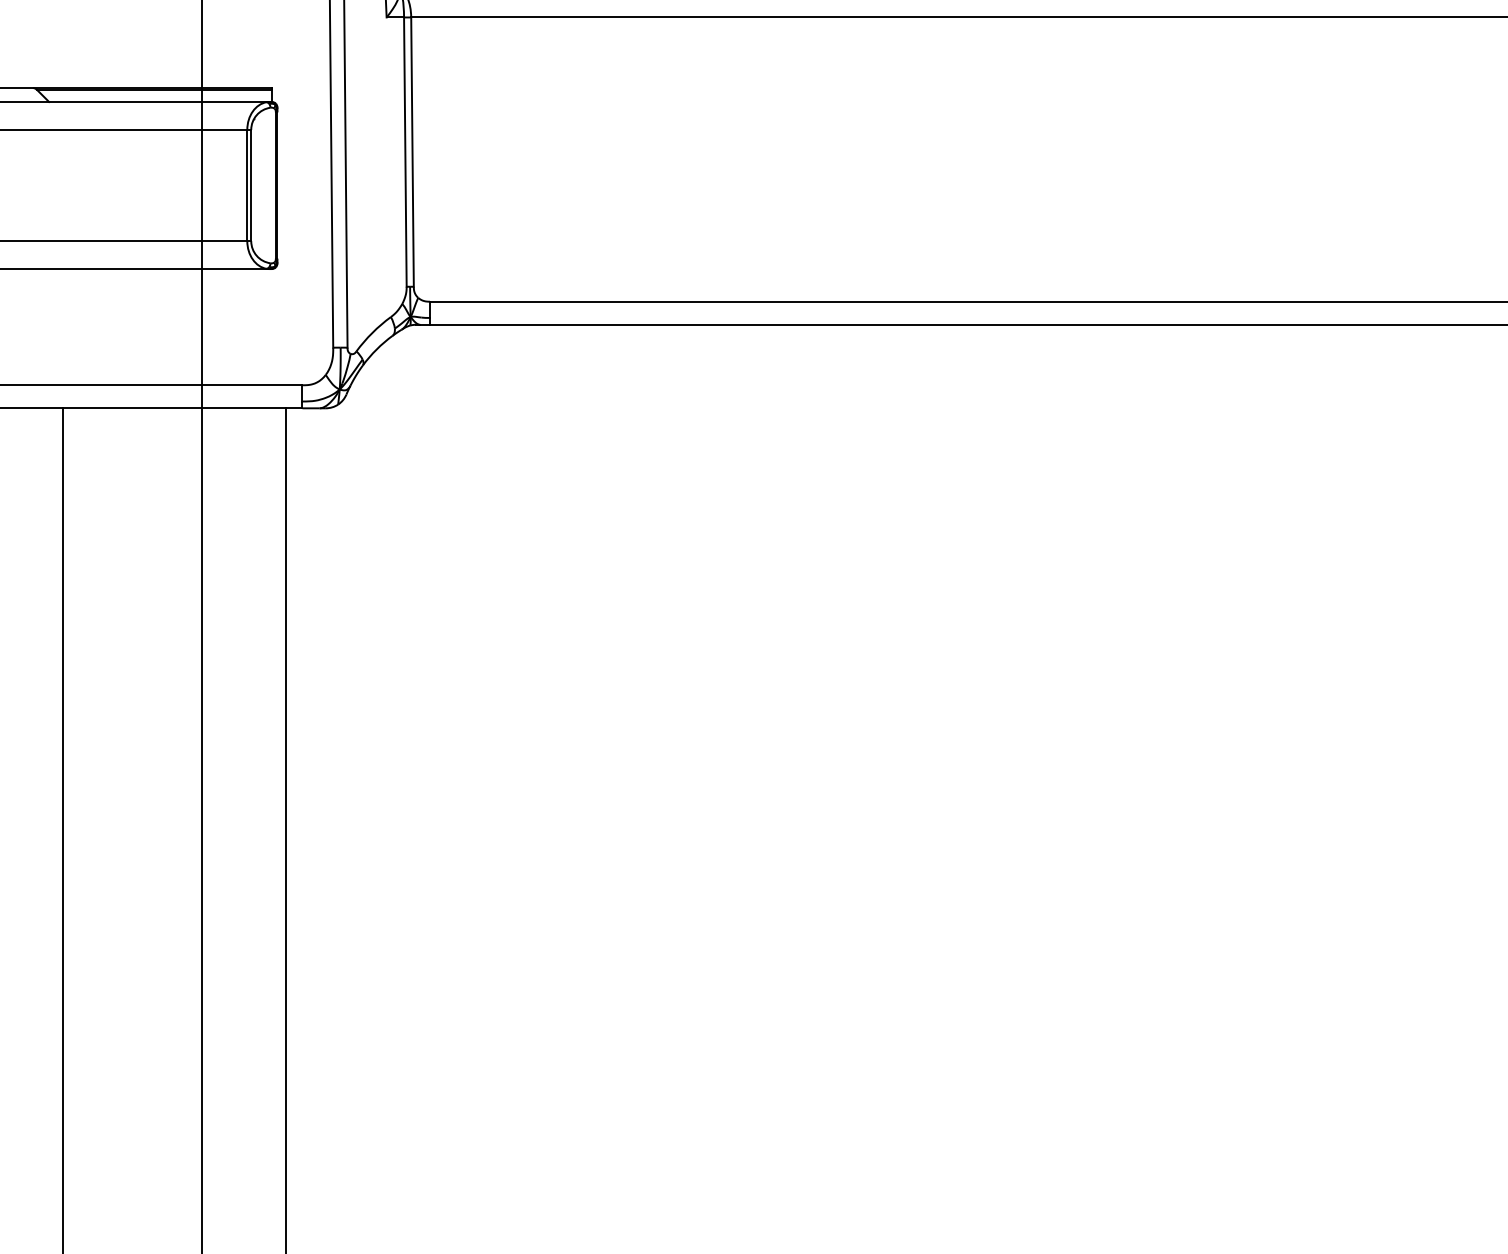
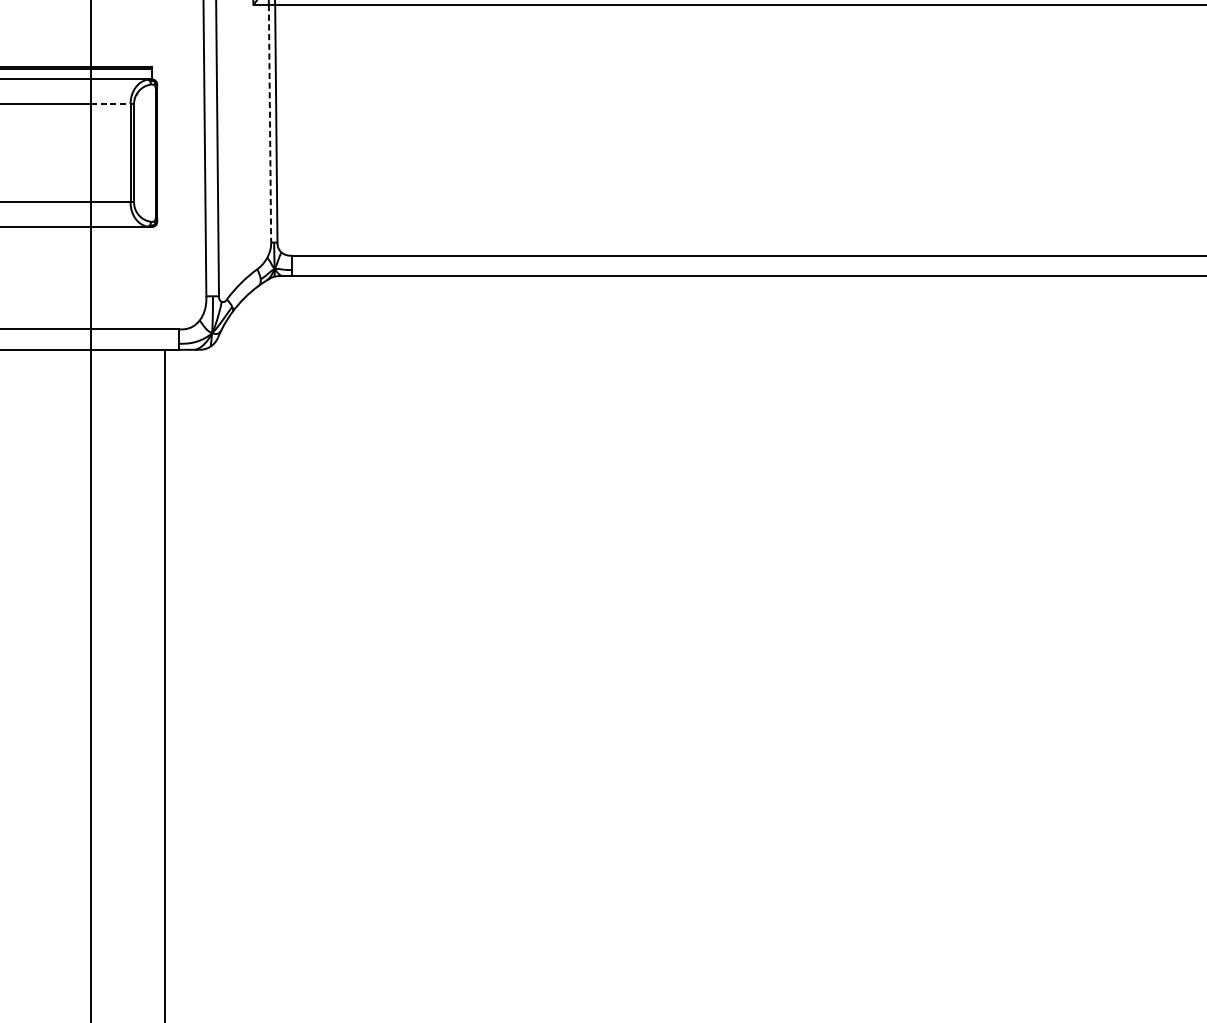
line: (224, 129) -> (110, 103), solid -> dashed
line: (405, 152) -> (270, 124), solid -> dashed

